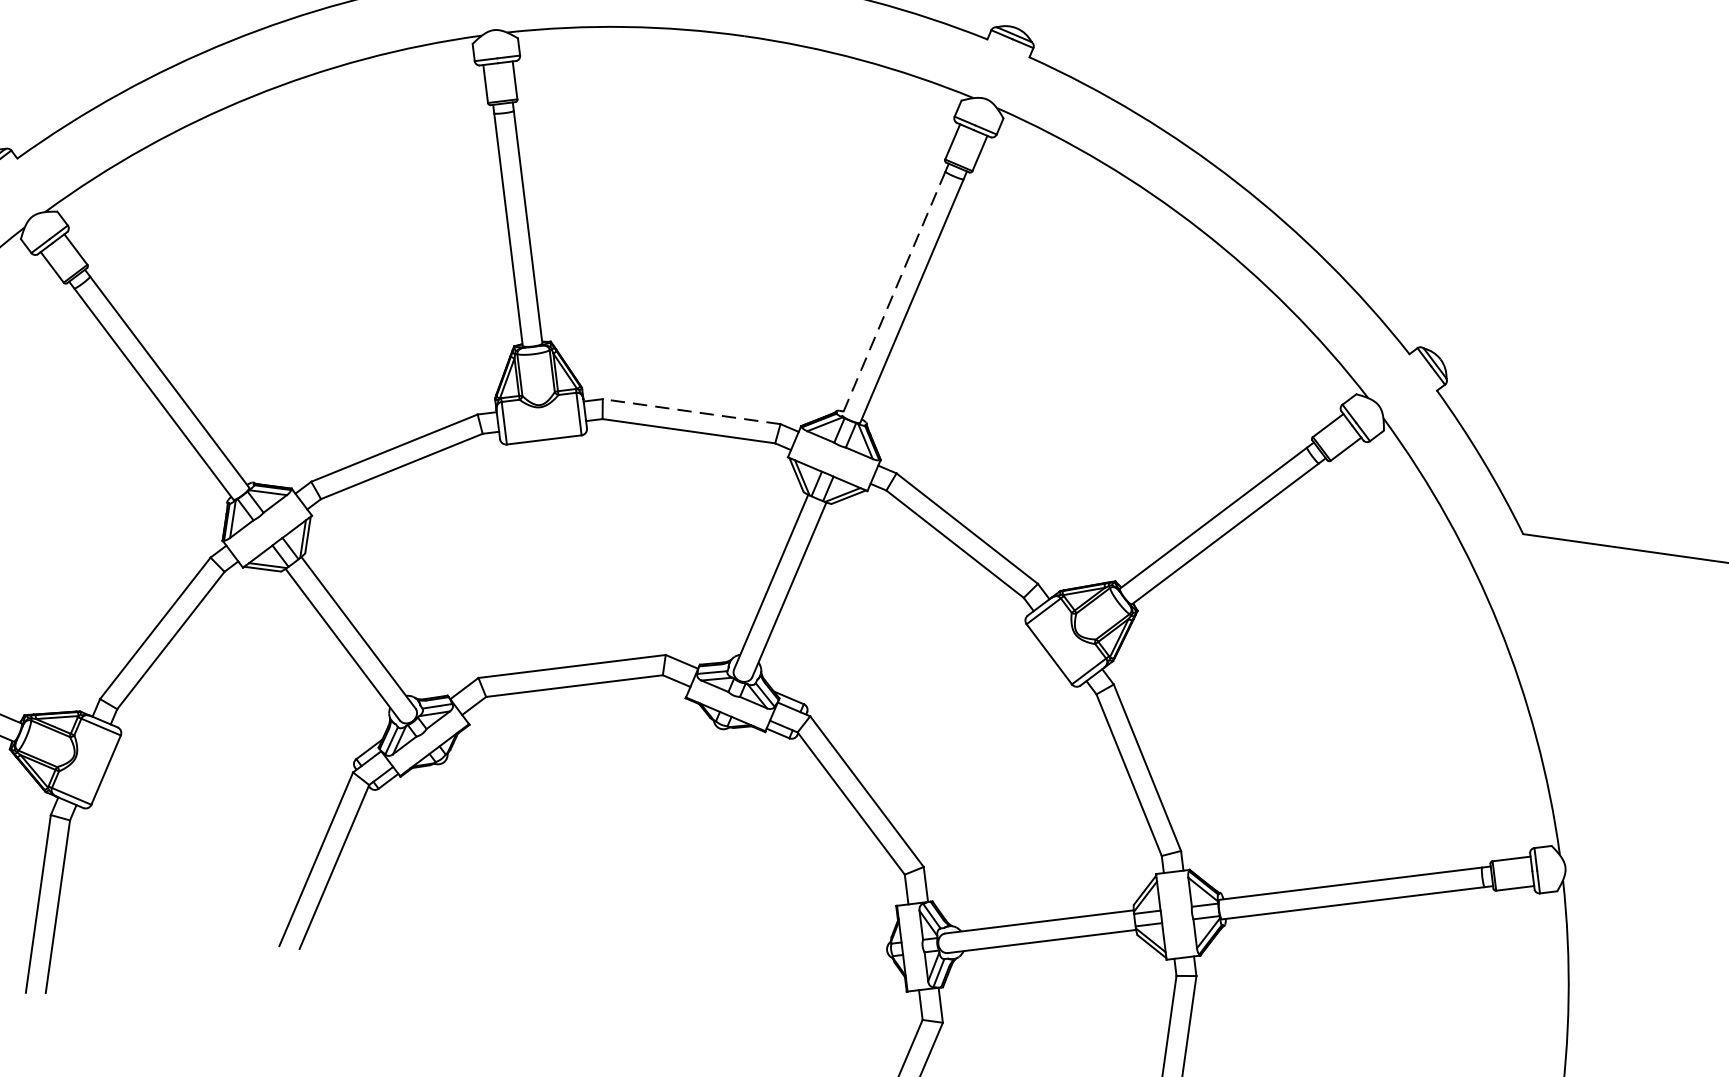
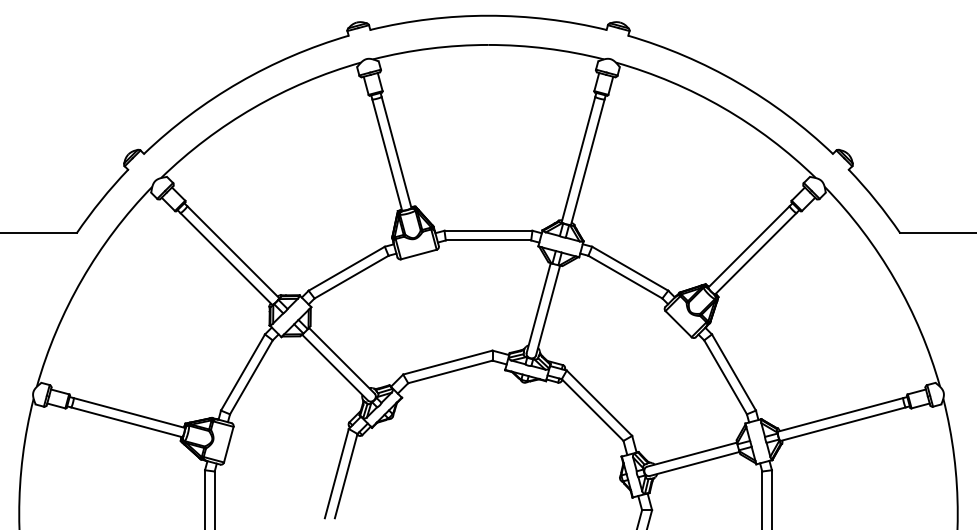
line: (893, 293) -> (578, 159), dashed -> solid
line: (691, 411) -> (488, 230), dashed -> solid

